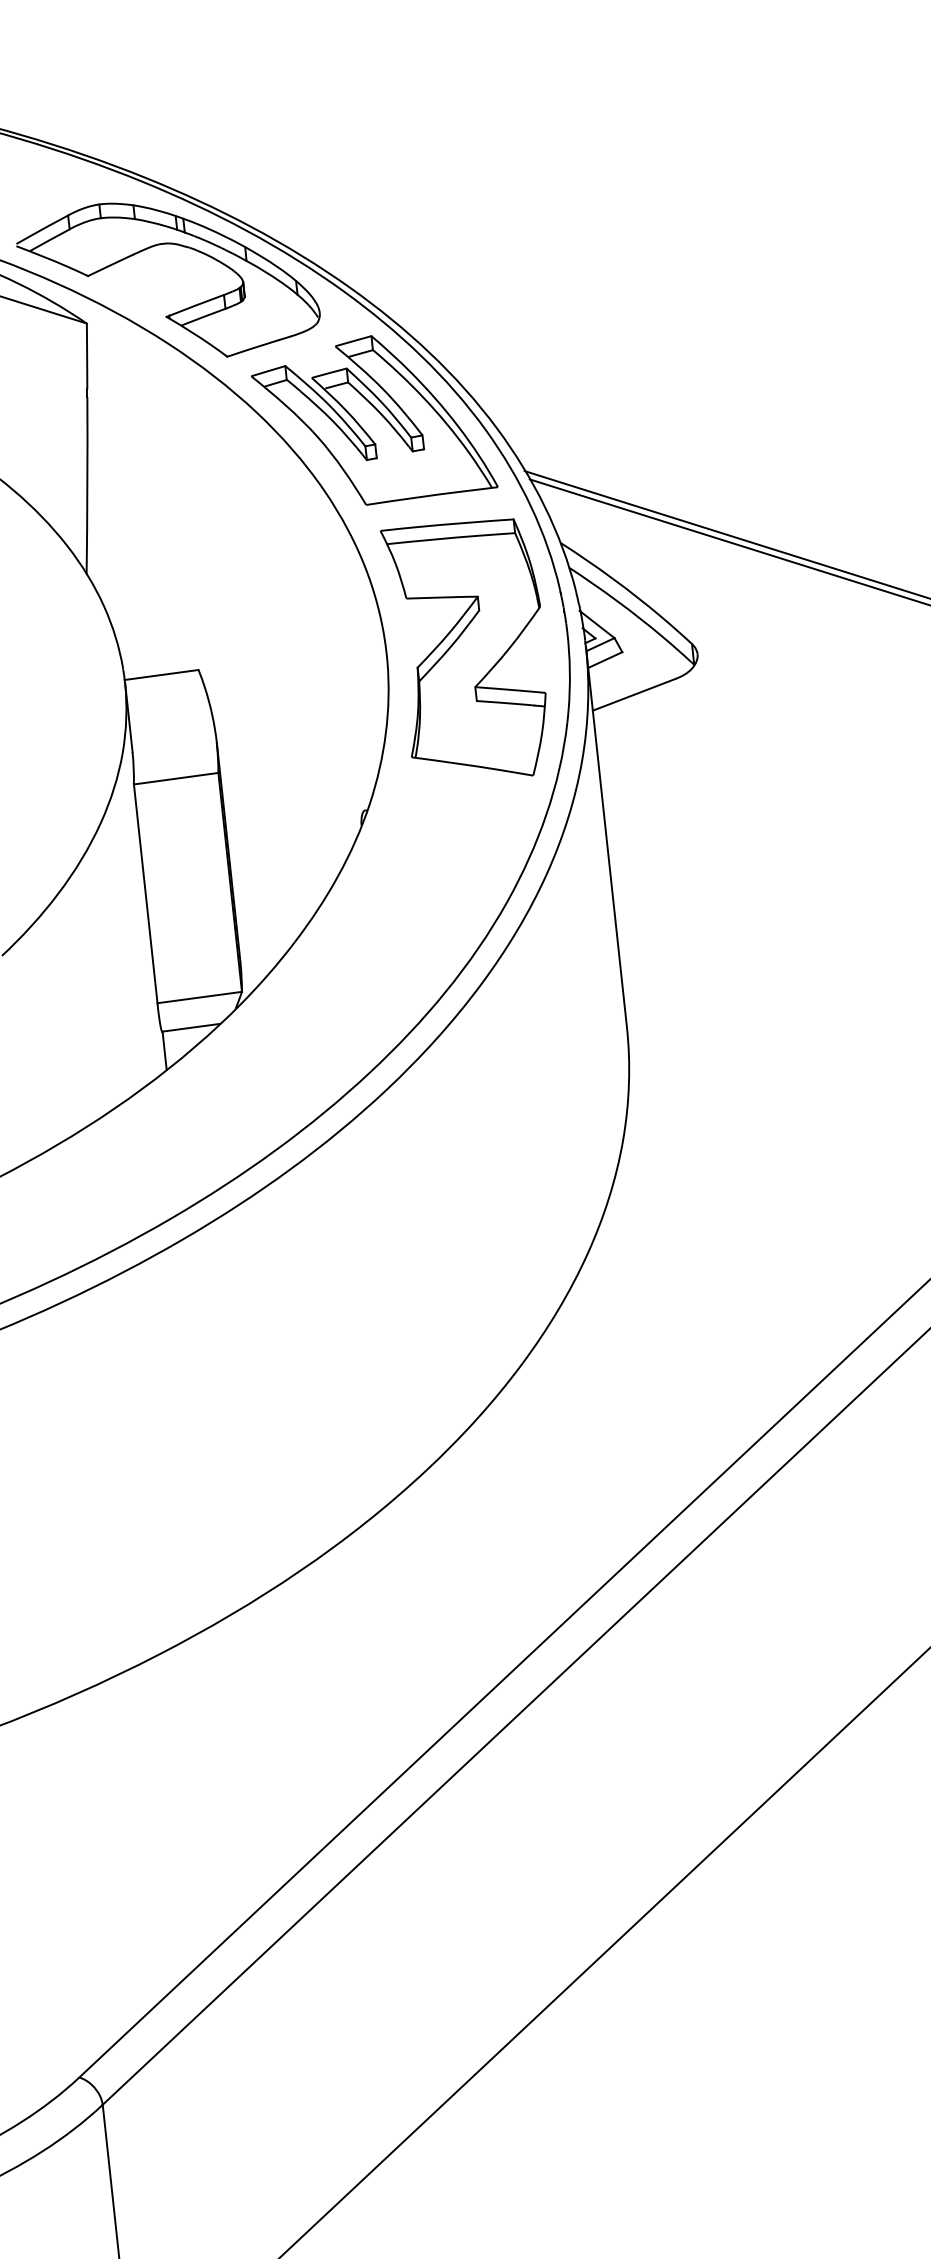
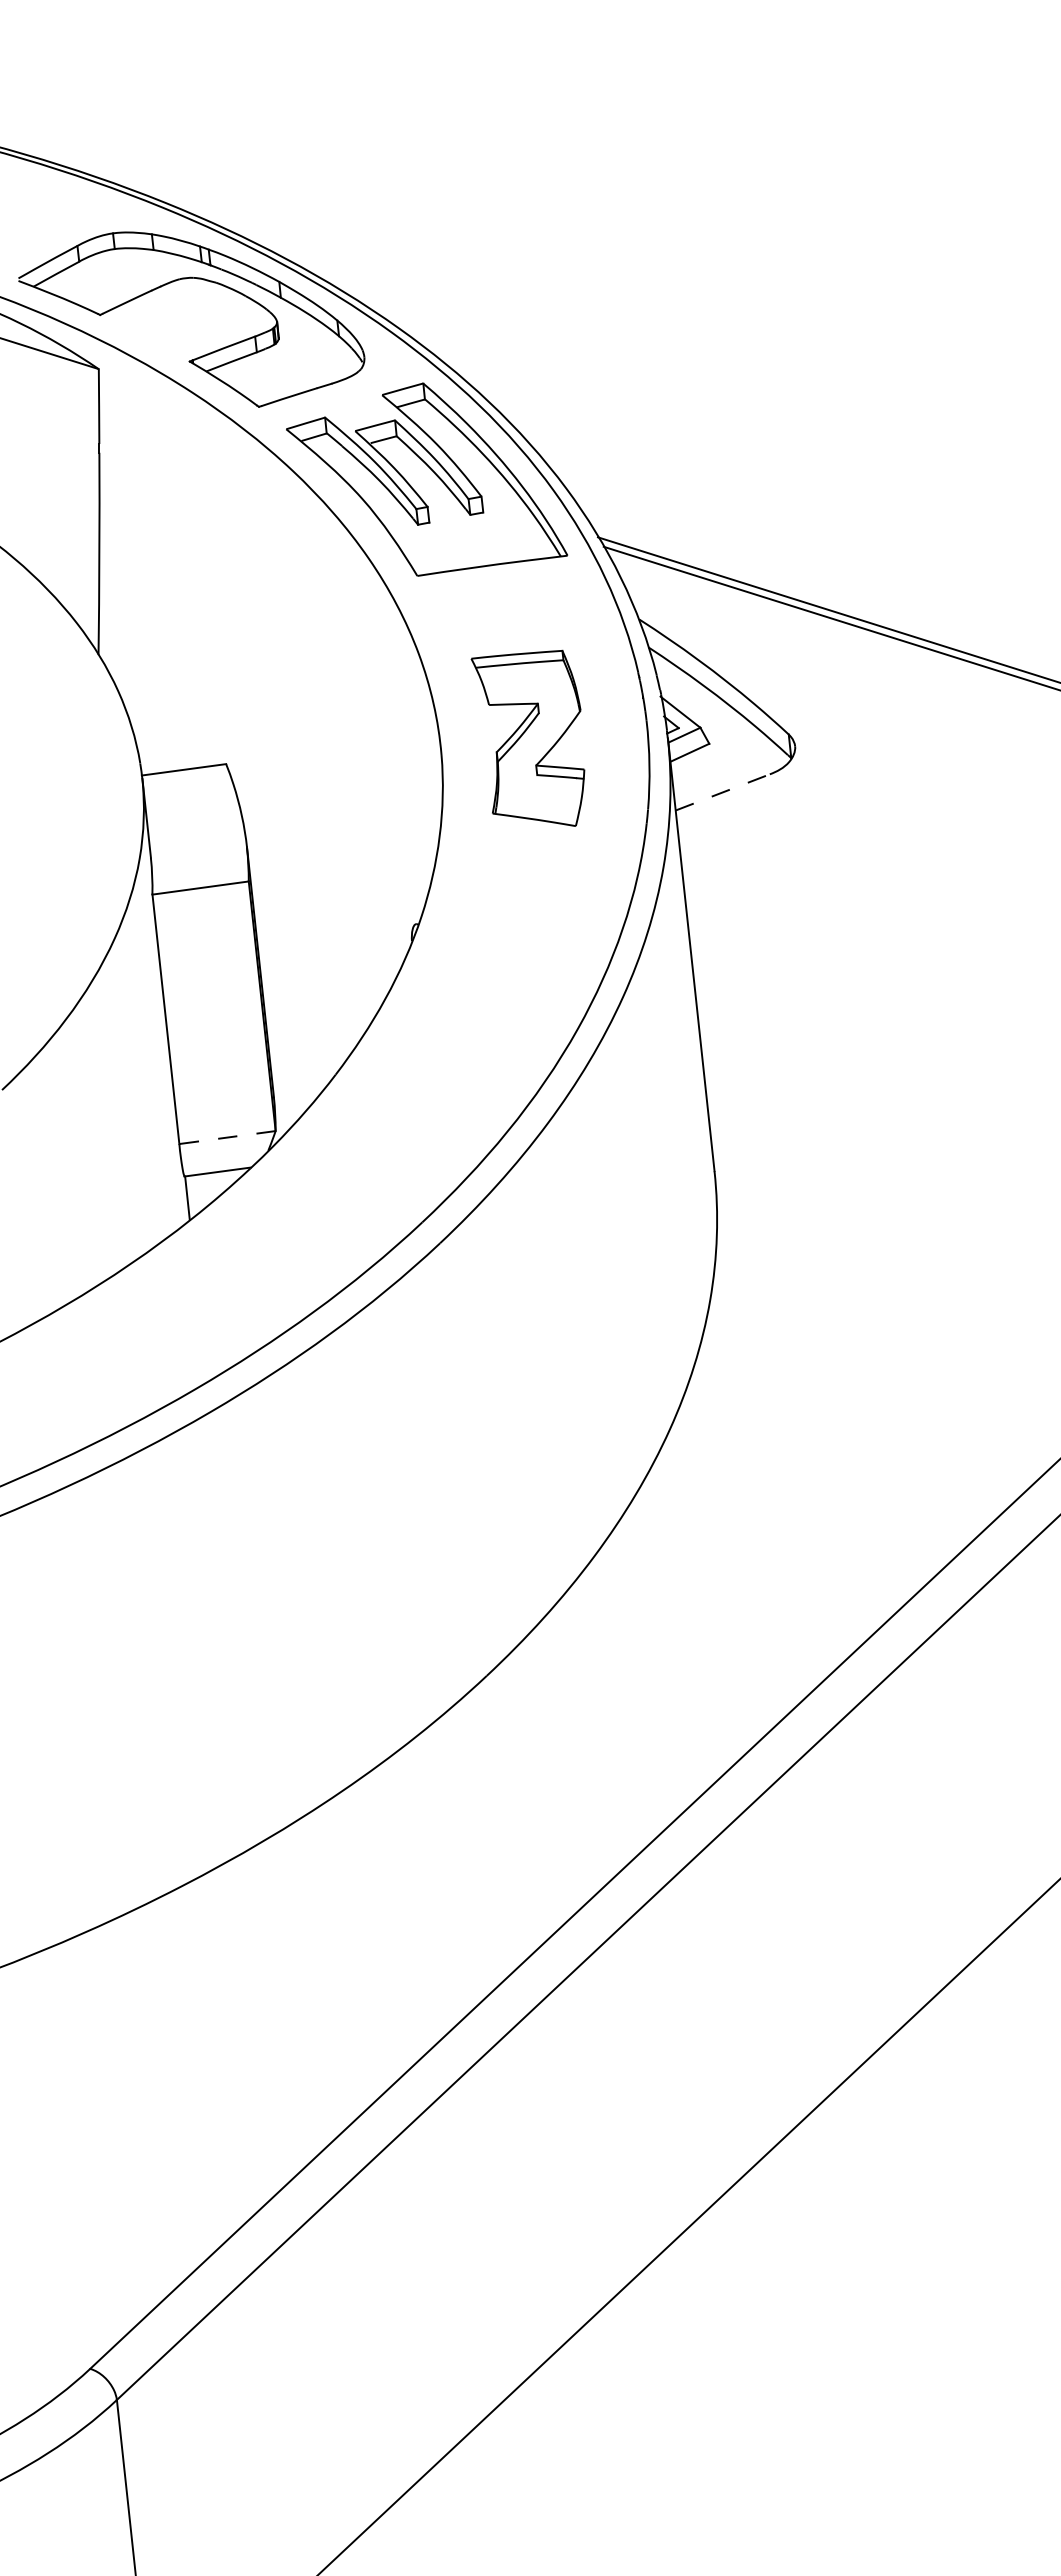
part: (462, 647) -> (527, 738), size x0.6
line: (634, 694) -> (723, 792), solid -> dashed
line: (199, 997) -> (227, 1137), solid -> dashed

